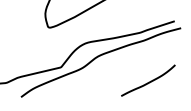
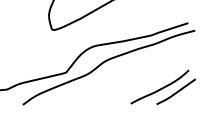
curve: (163, 84) -> (176, 91), added

